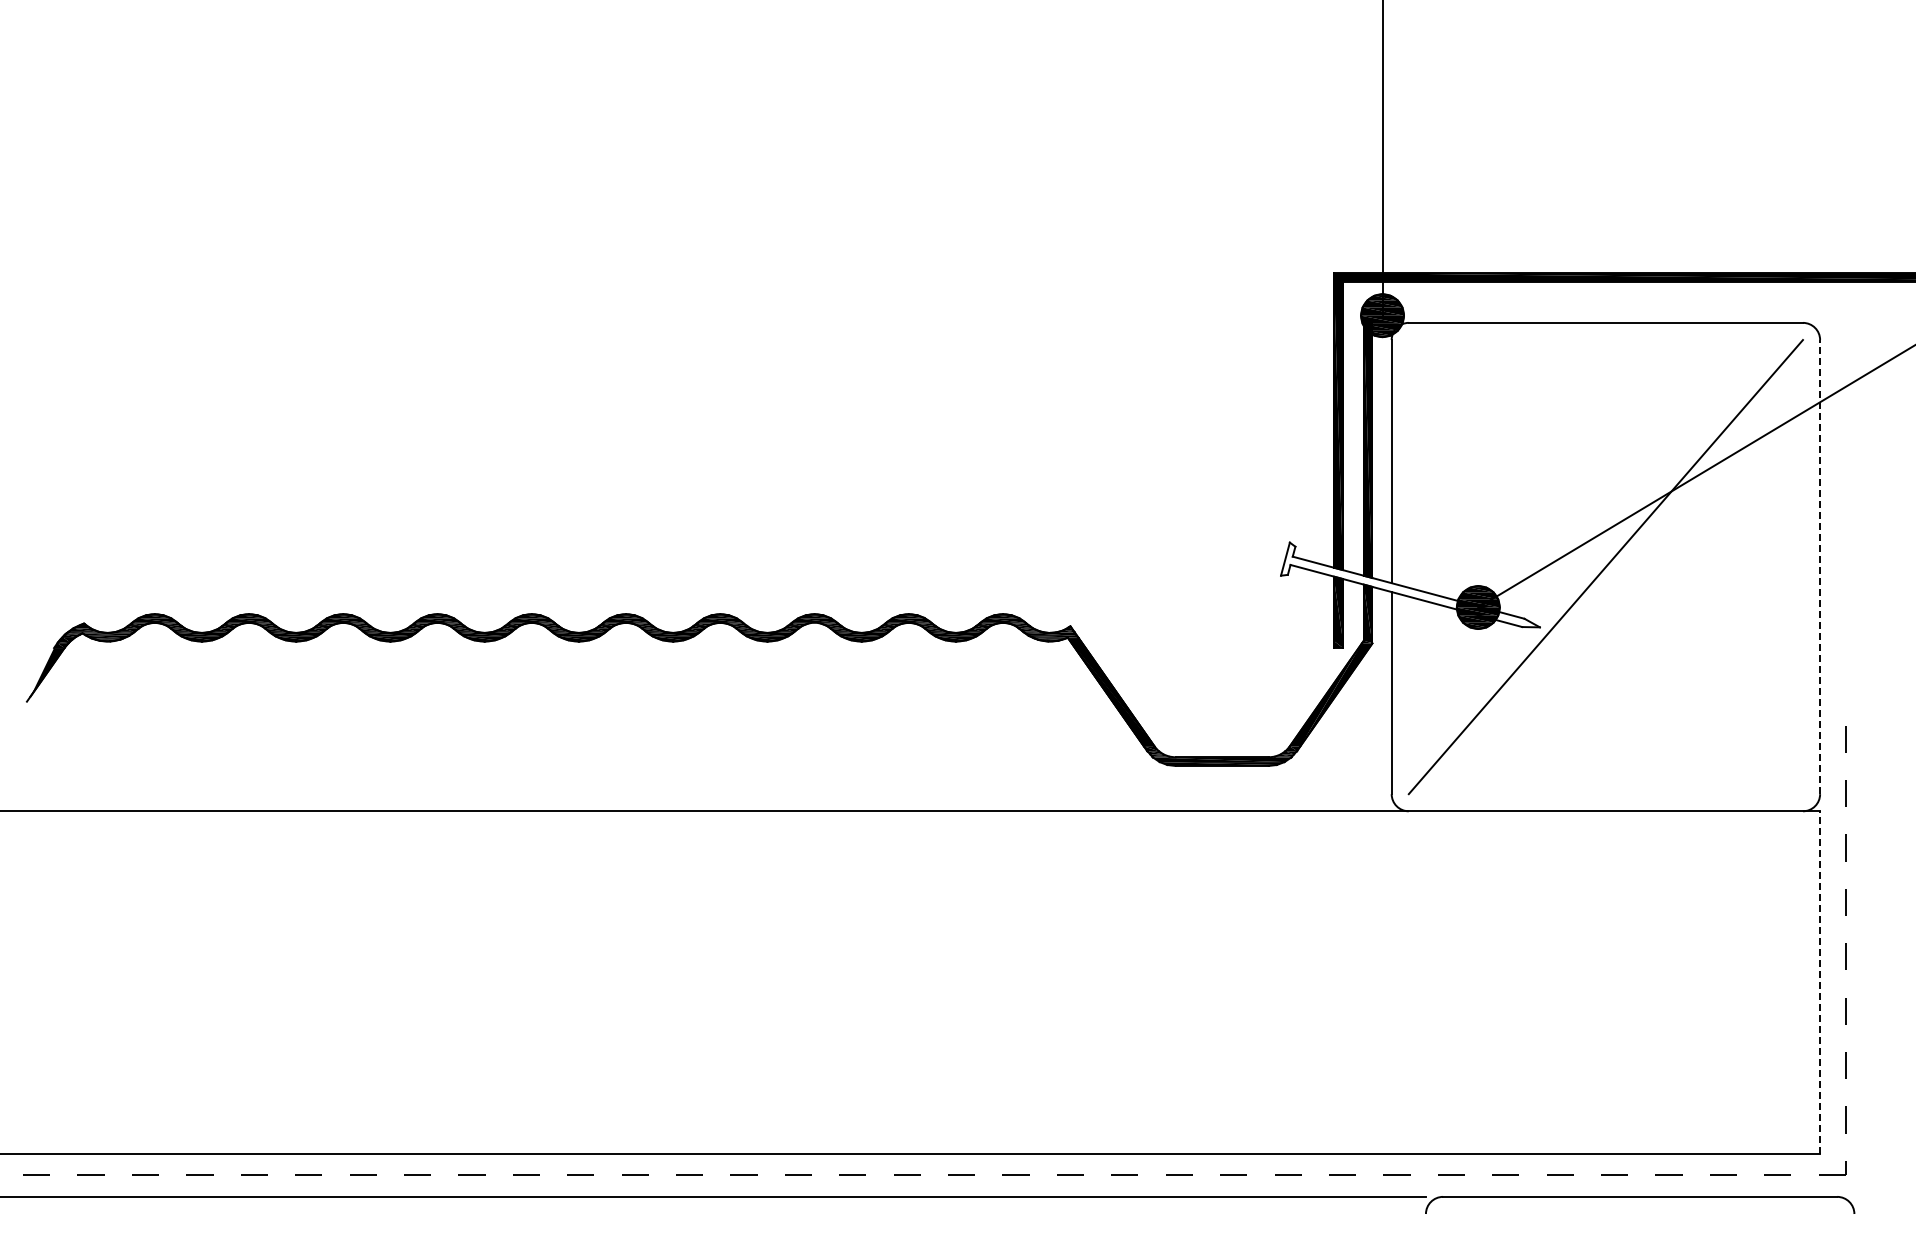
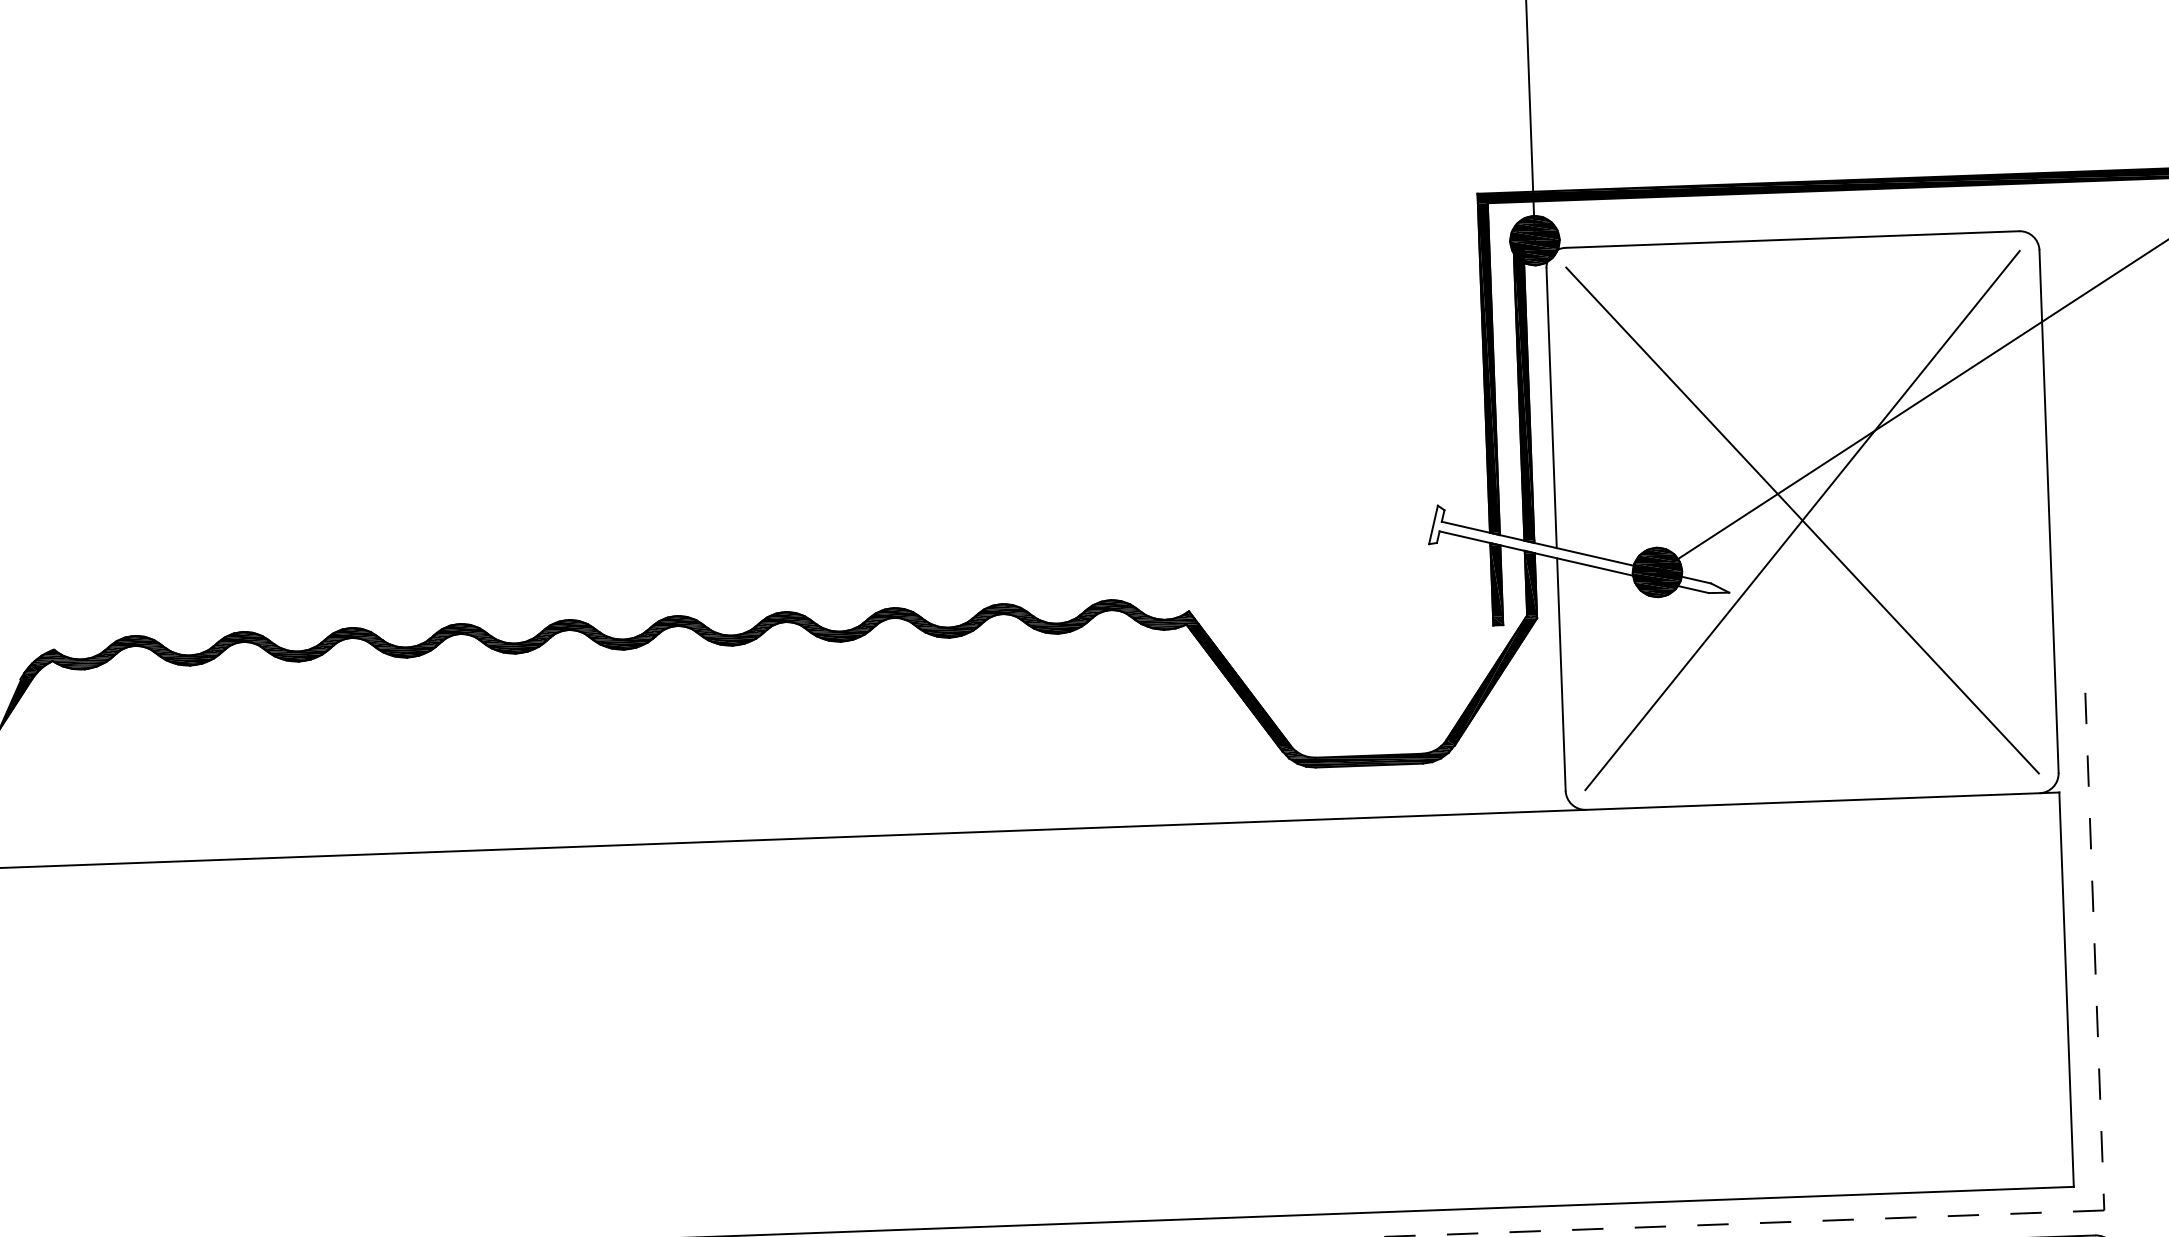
line: (1820, 566) -> (2049, 510), dashed -> solid
line: (1605, 567) -> (1802, 521), added
line: (1820, 982) -> (2067, 989), dashed -> solid

